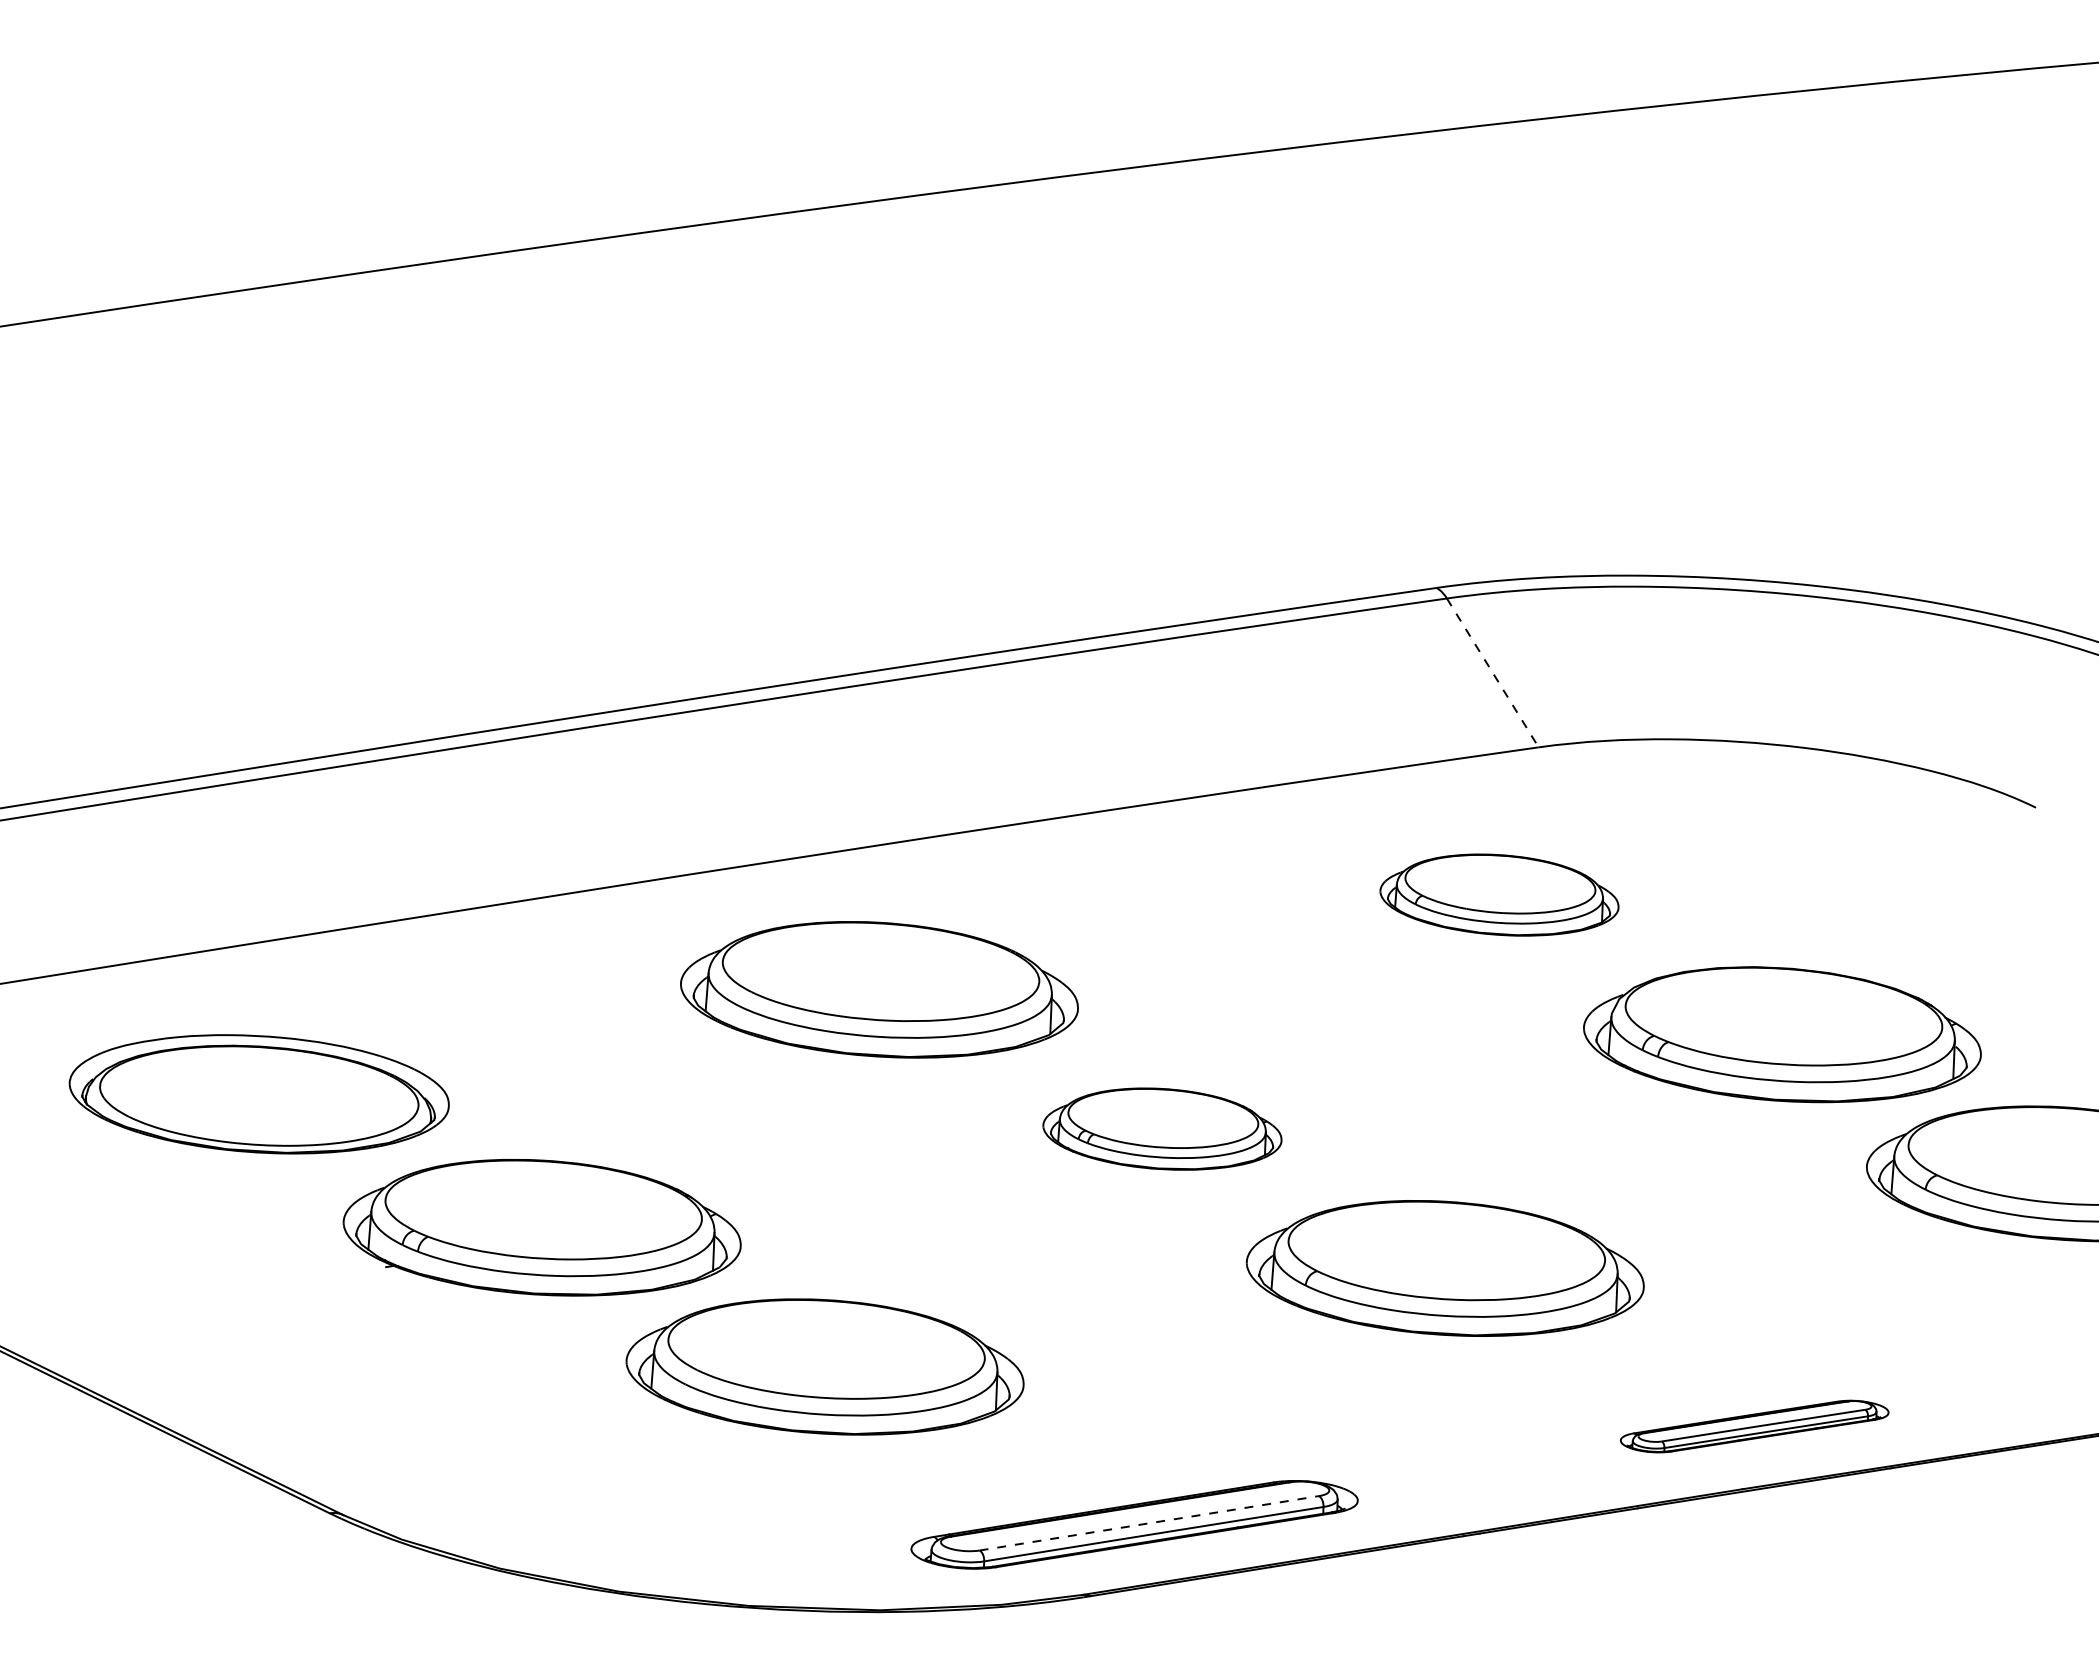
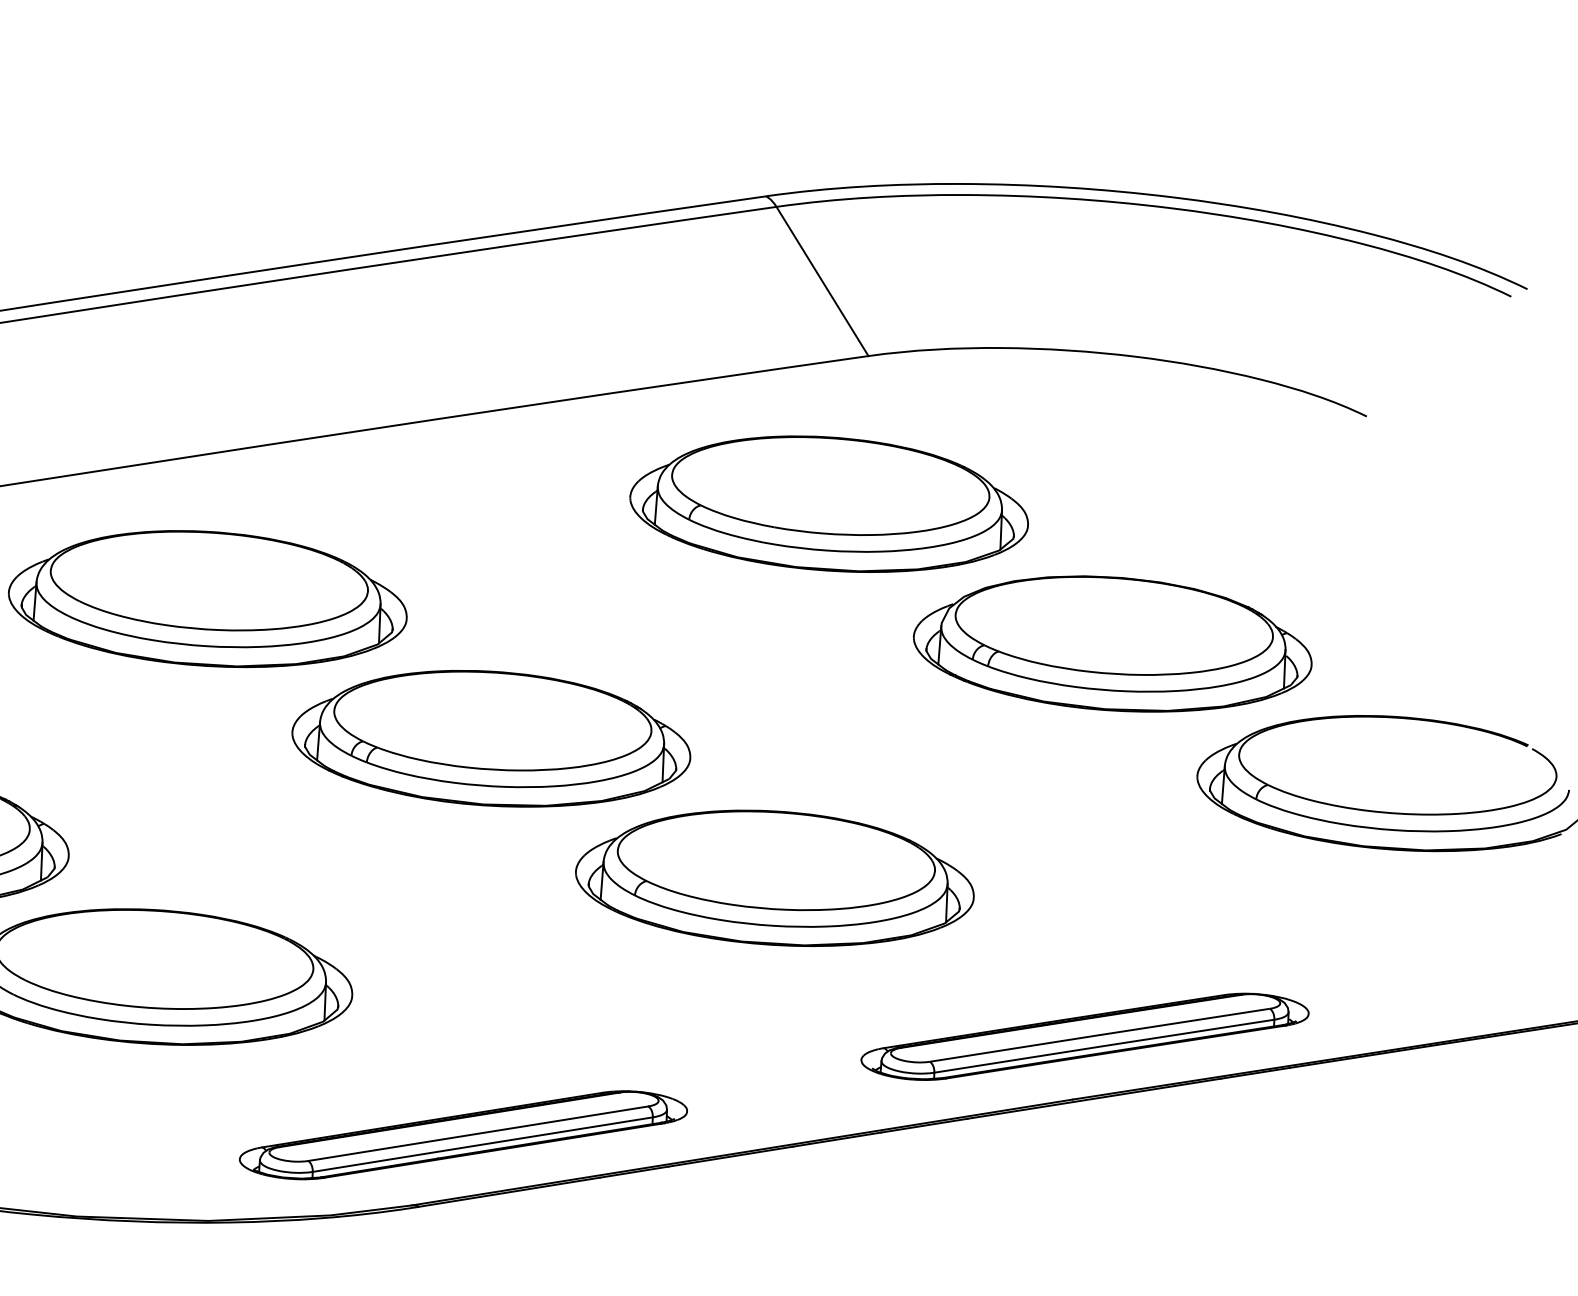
line: (1493, 673) -> (823, 282), dashed -> solid
part: (1499, 894) -> (829, 503), size x1.67
part: (1162, 1128) -> (491, 738), size x1.67
part: (1754, 1426) -> (1084, 1036), size x1.67
line: (1149, 1523) -> (478, 1133), dashed -> solid

